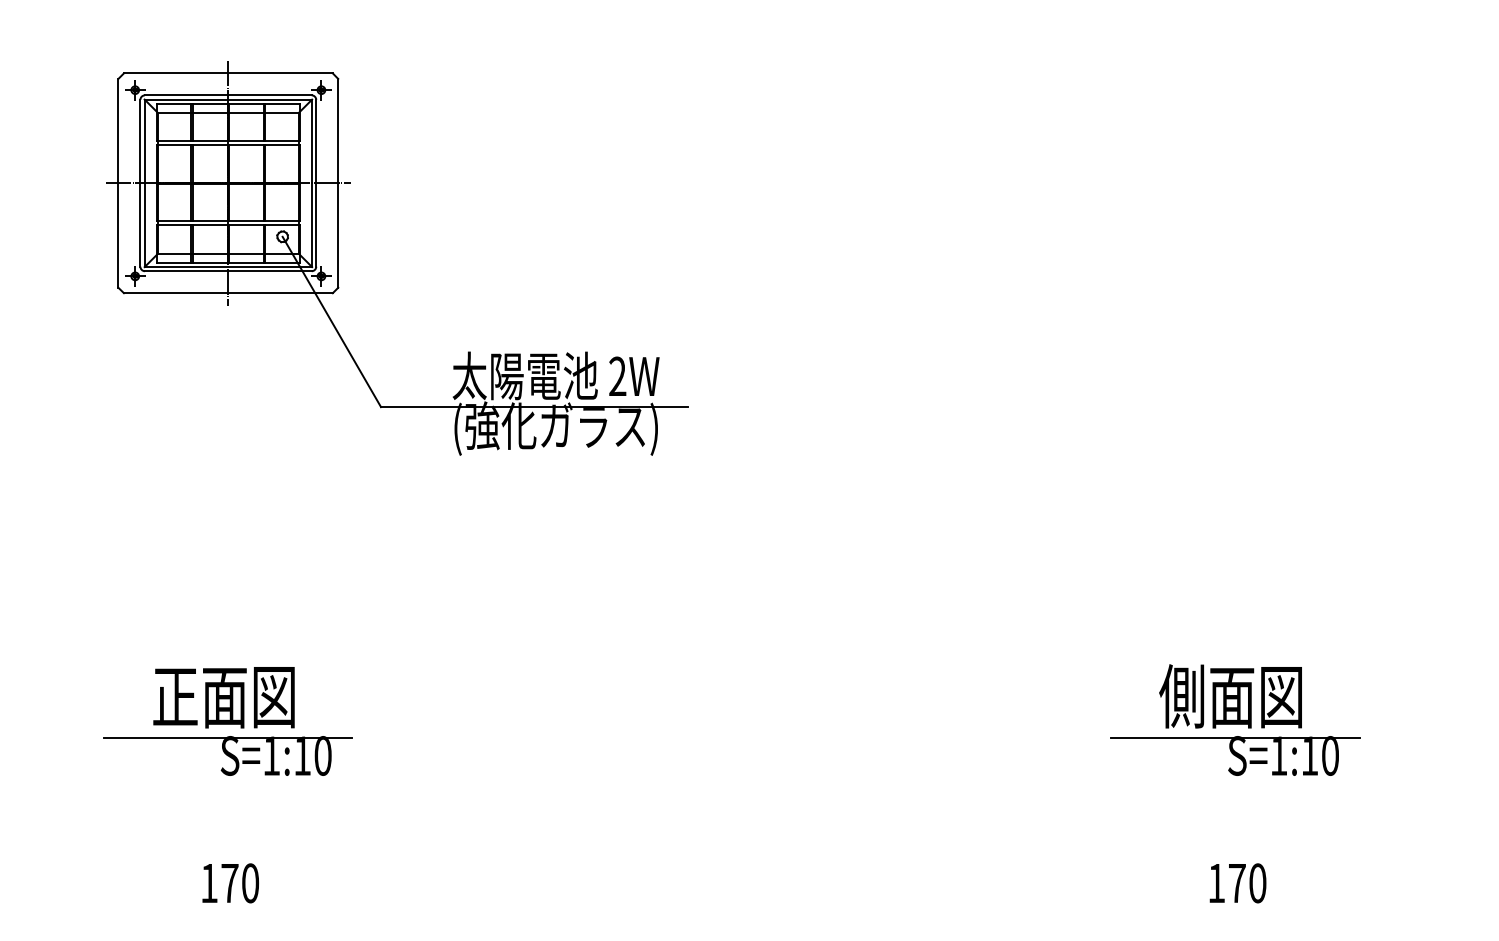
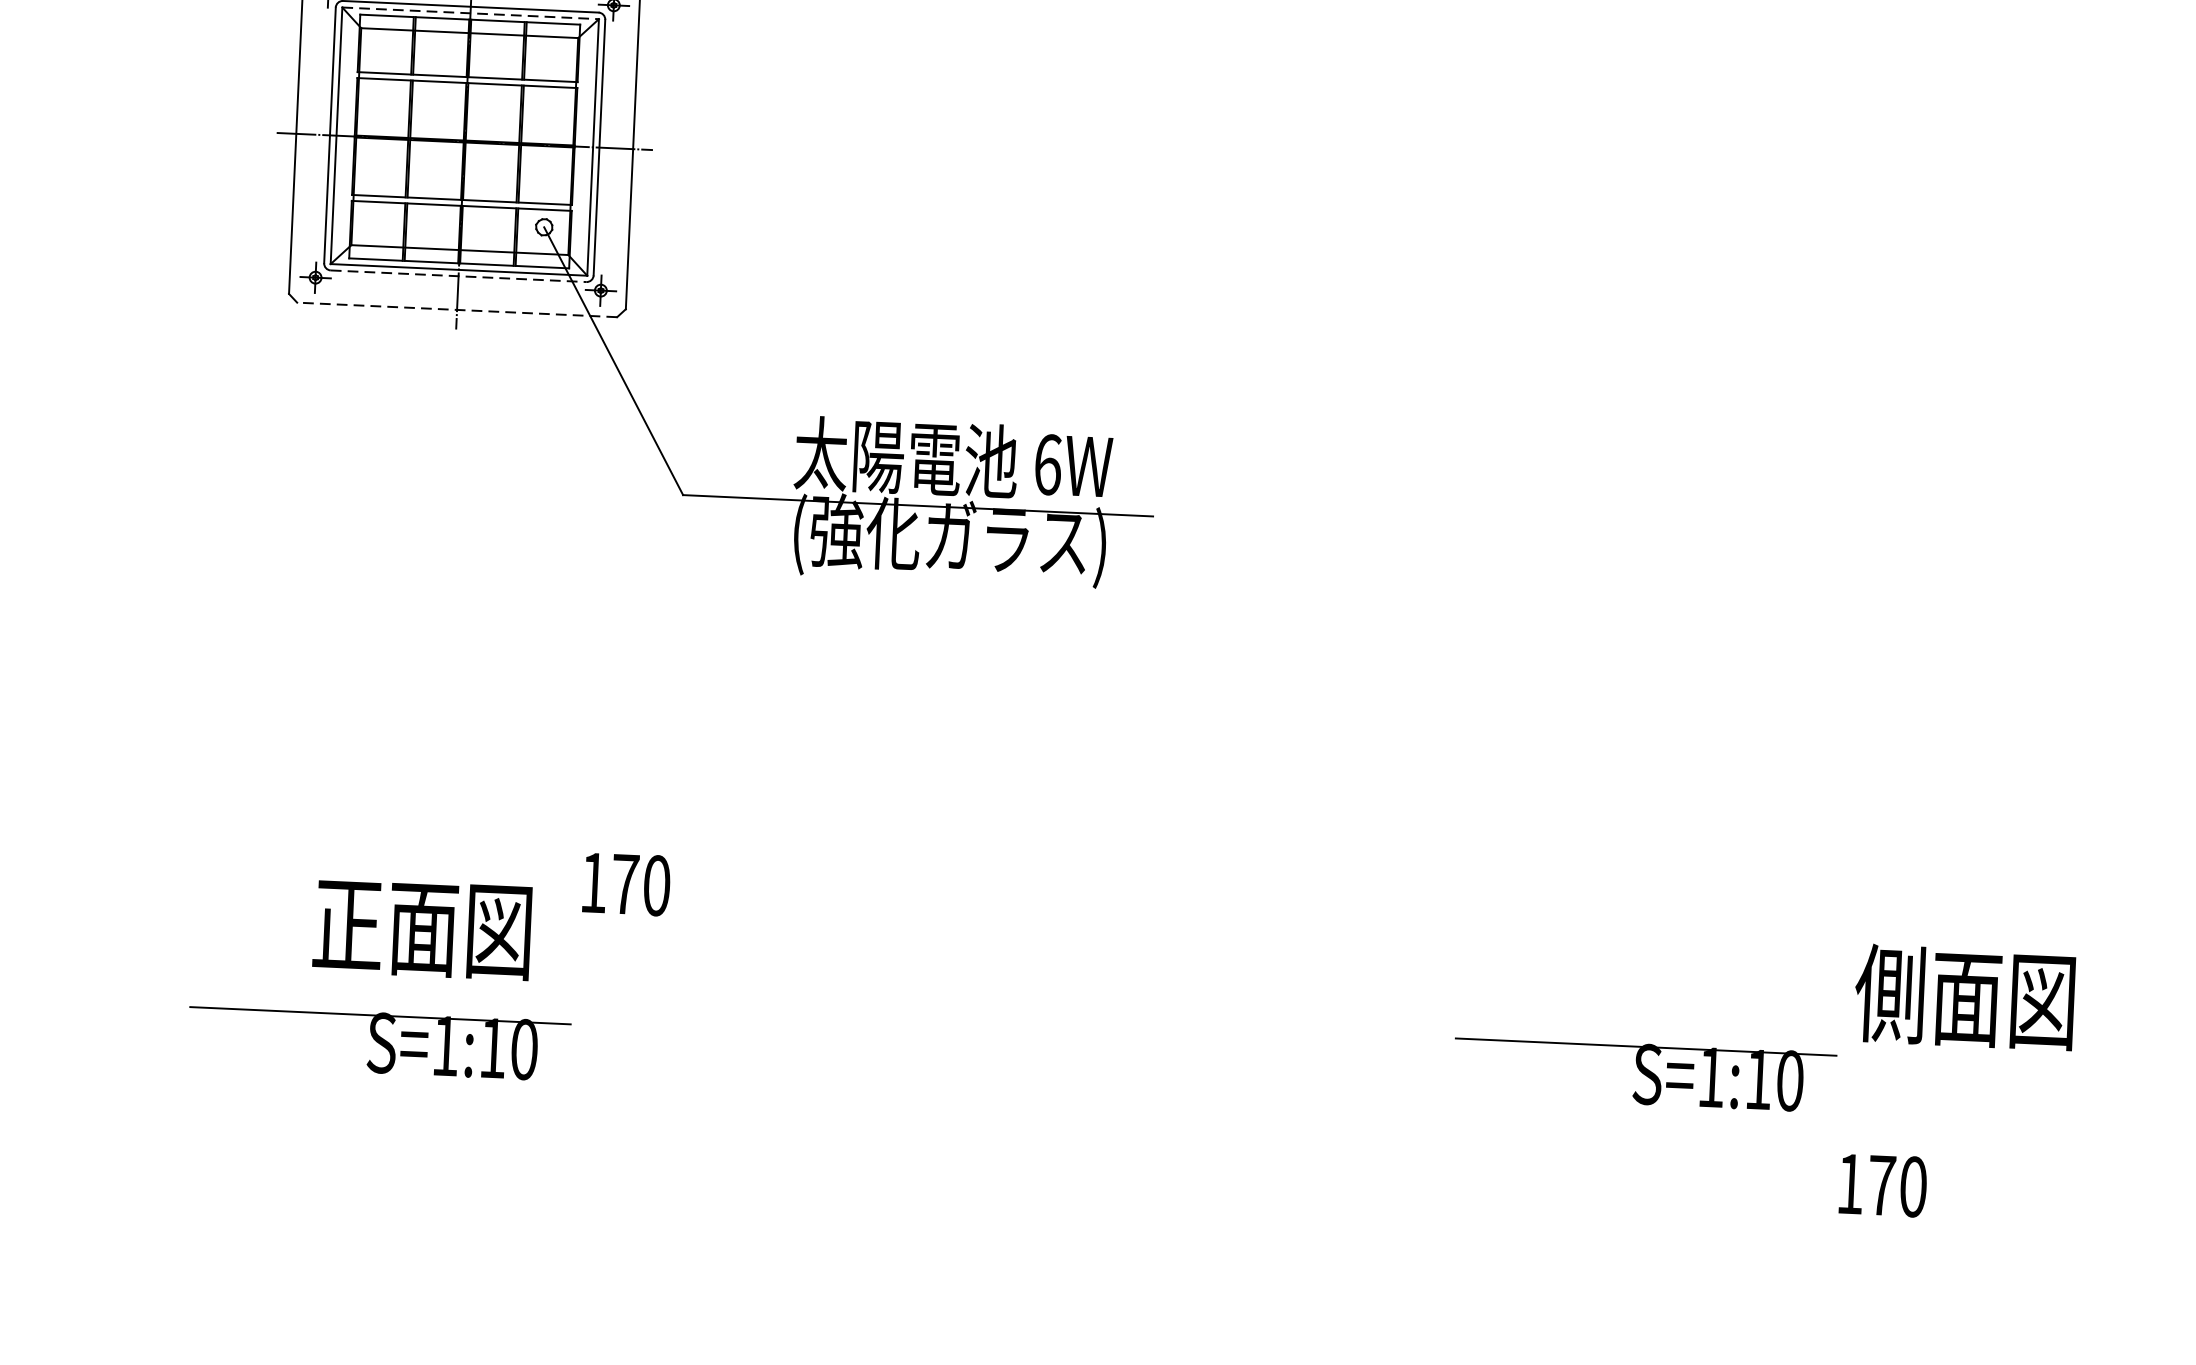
line: (228, 99) -> (470, 13), solid -> dashed
line: (228, 271) -> (458, 276), solid -> dashed
line: (227, 293) -> (455, 310), solid -> dashed
text: (617, 376) -> (1047, 464), 2W -> 6W
part: (227, 755) -> (378, 1042), moved
part: (1235, 755) -> (1644, 1073), moved
text: (230, 883) -> (626, 884), moved
text: (1237, 883) -> (1882, 1185), moved

